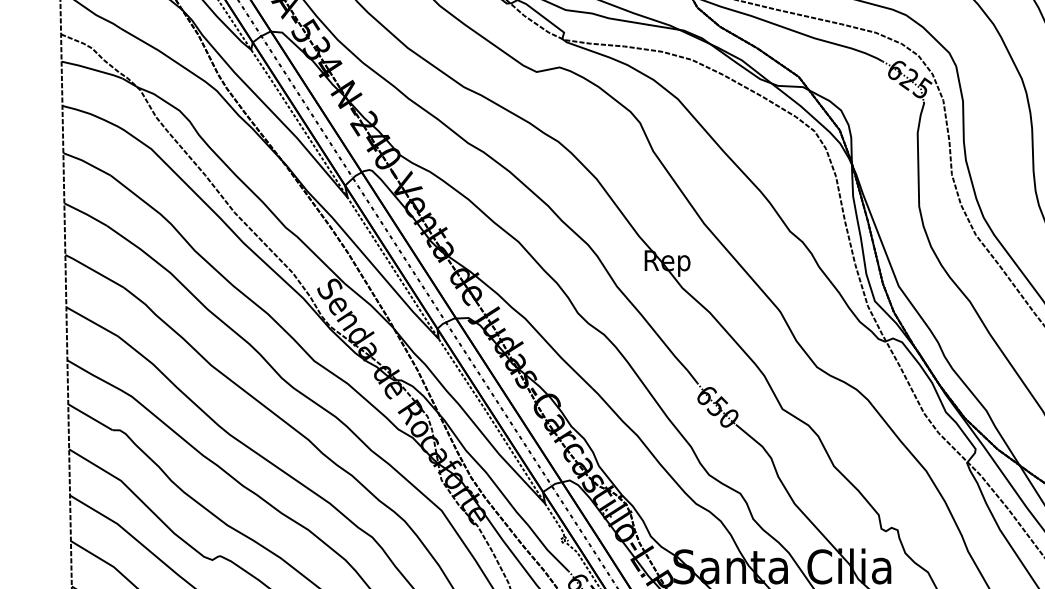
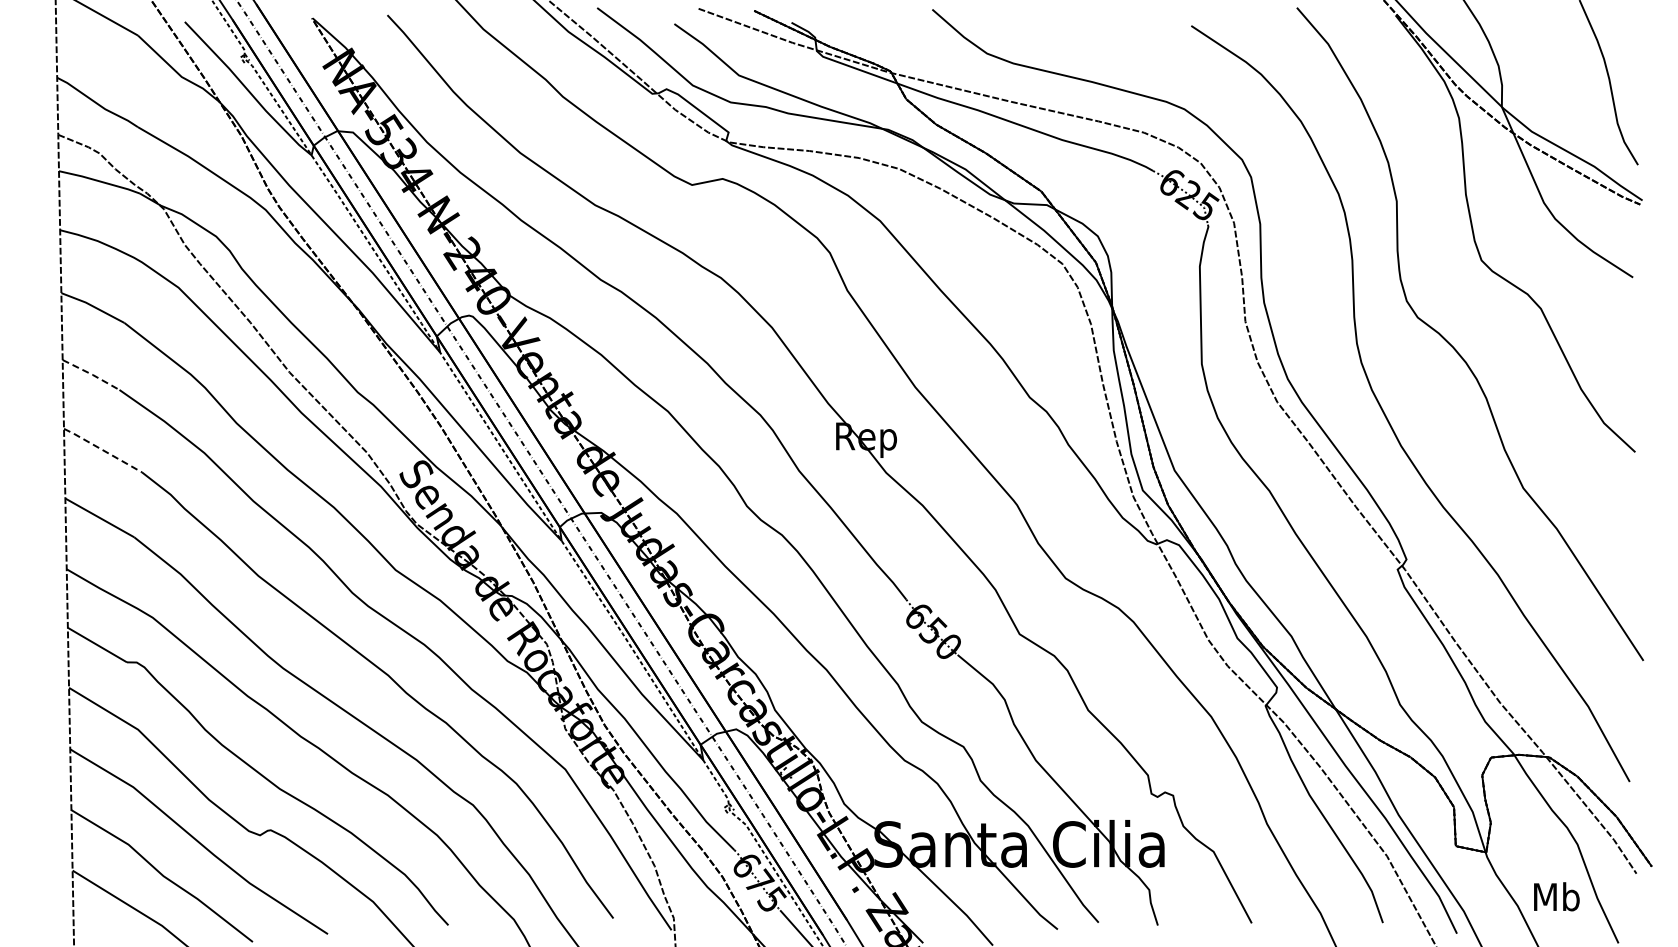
line: (86, 214) -> (92, 374), solid -> dashed
line: (94, 270) -> (102, 449), solid -> dashed

